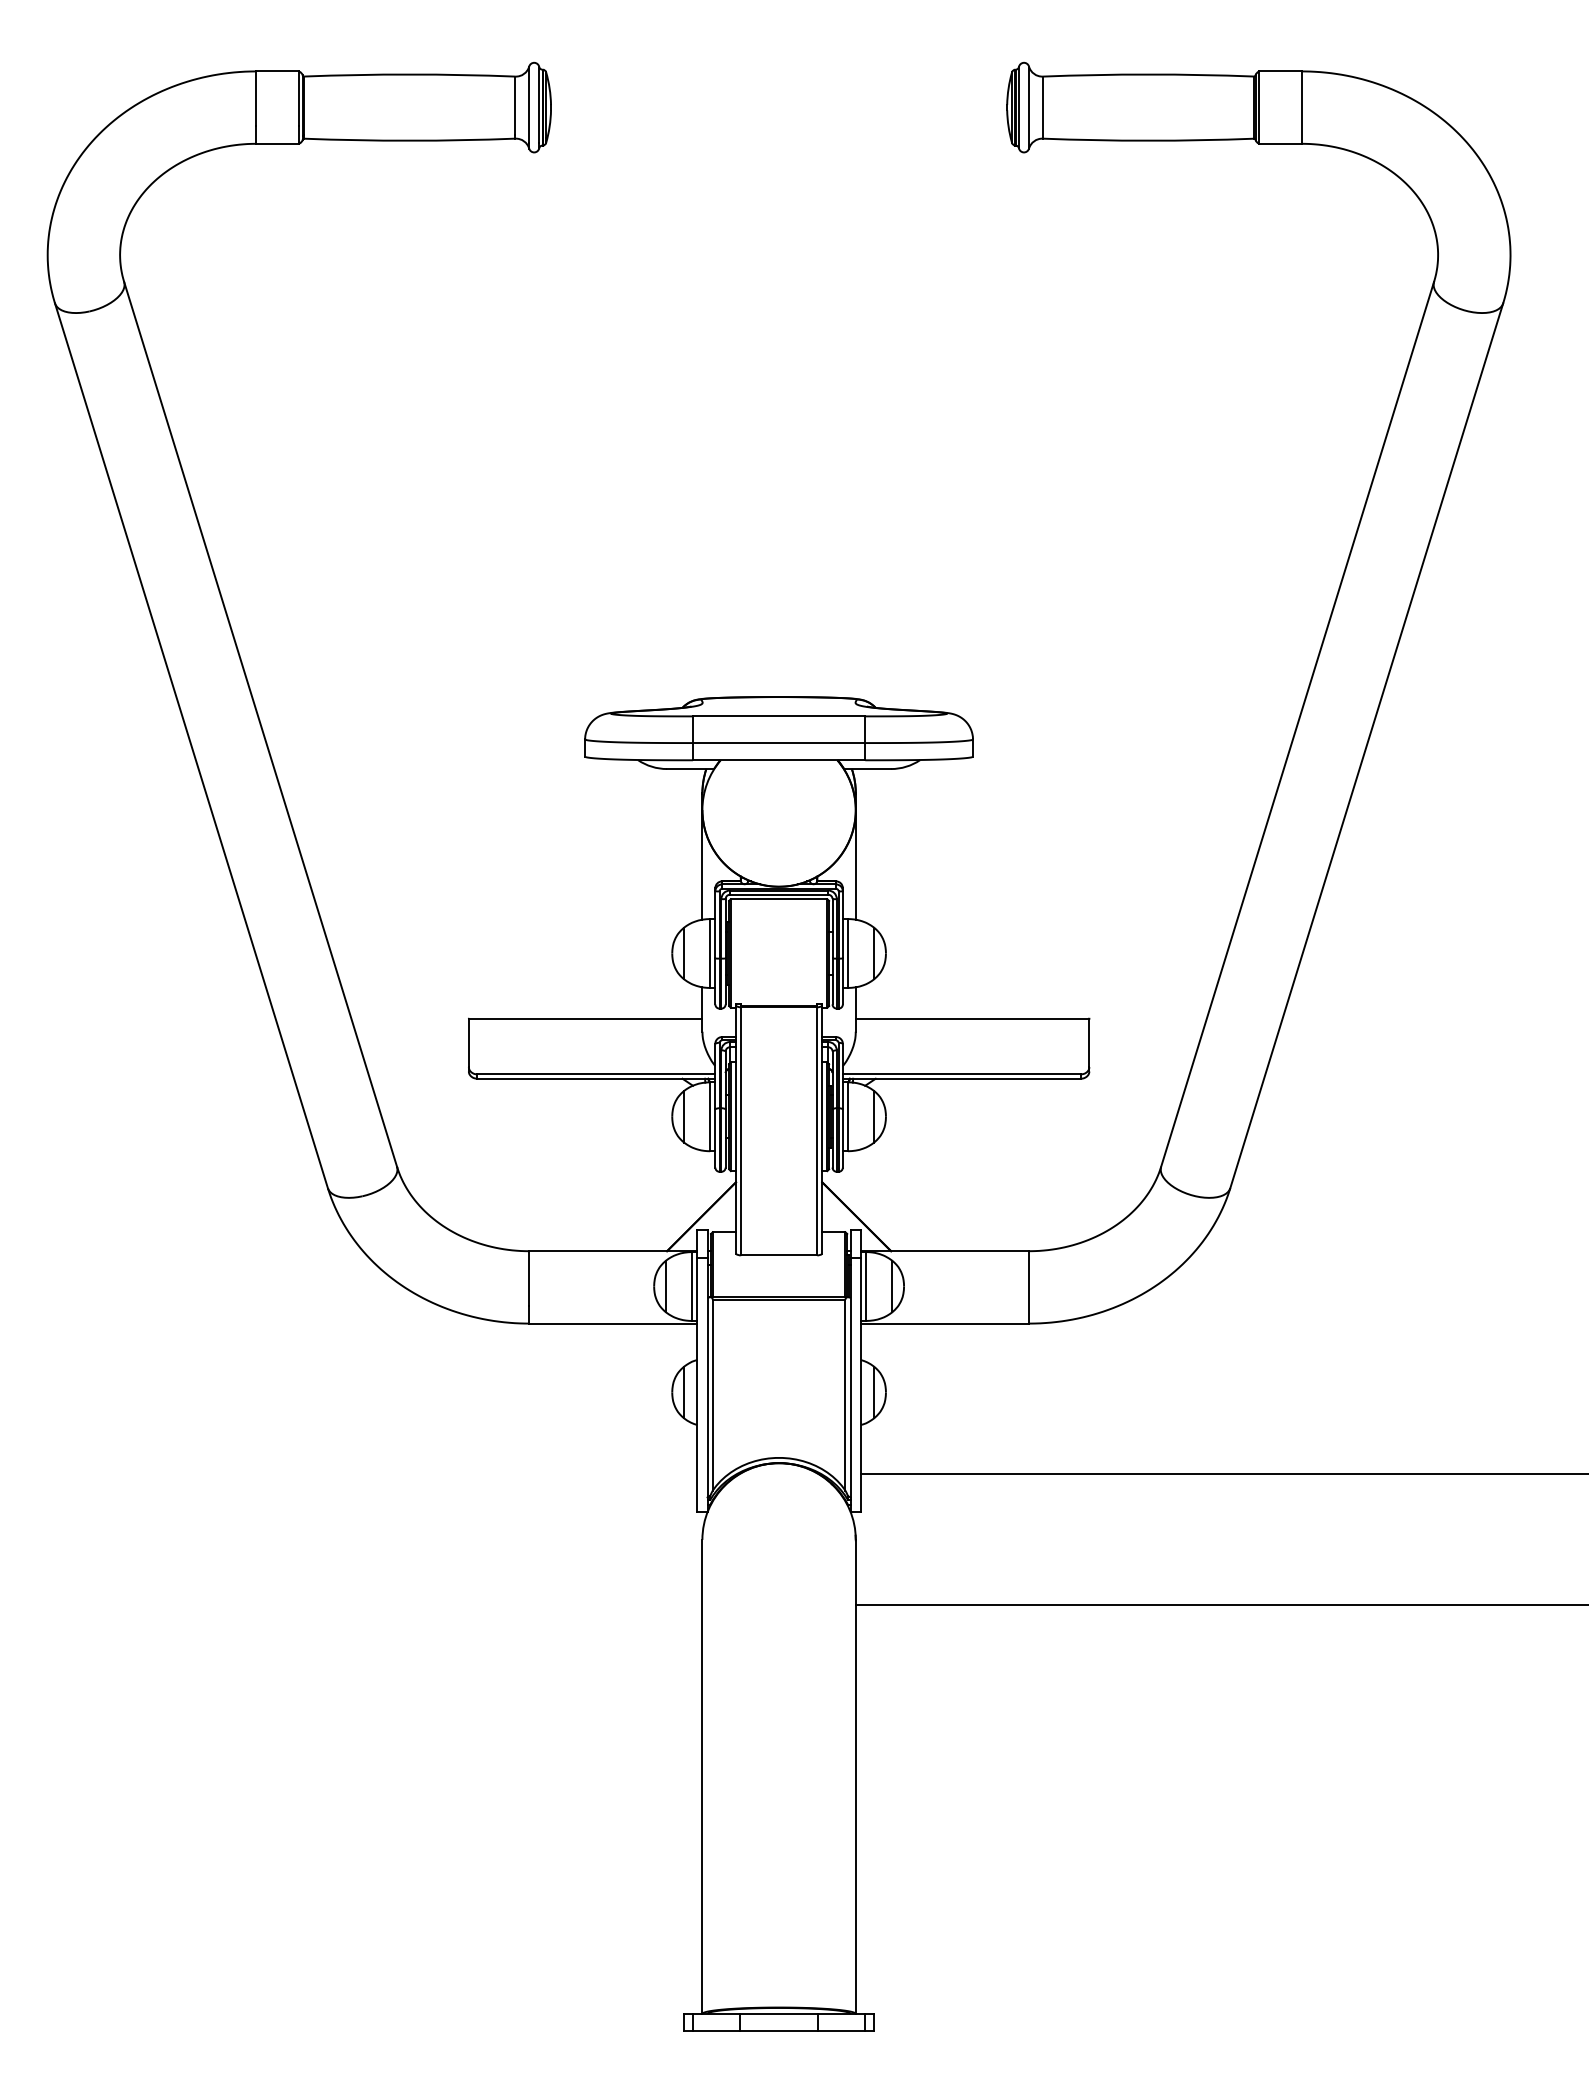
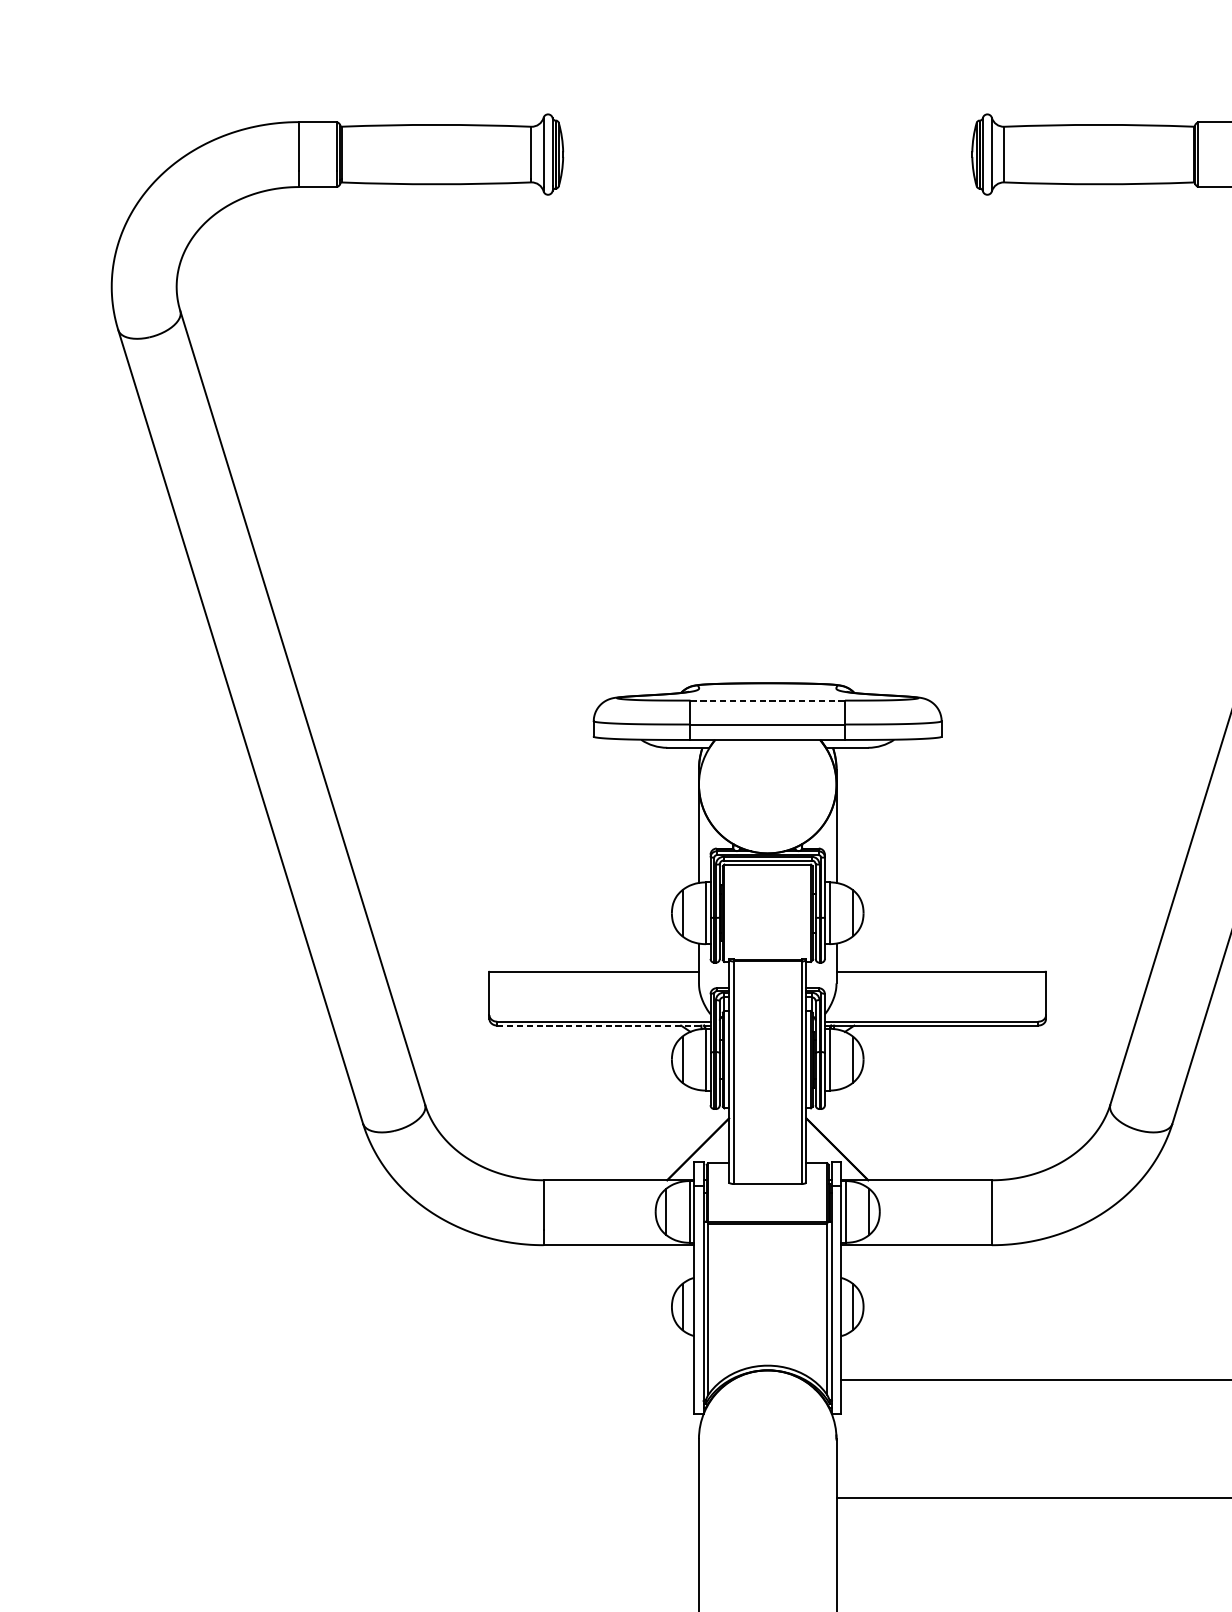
line: (779, 716) -> (768, 700), solid -> dashed
line: (596, 1078) -> (603, 1025), solid -> dashed

